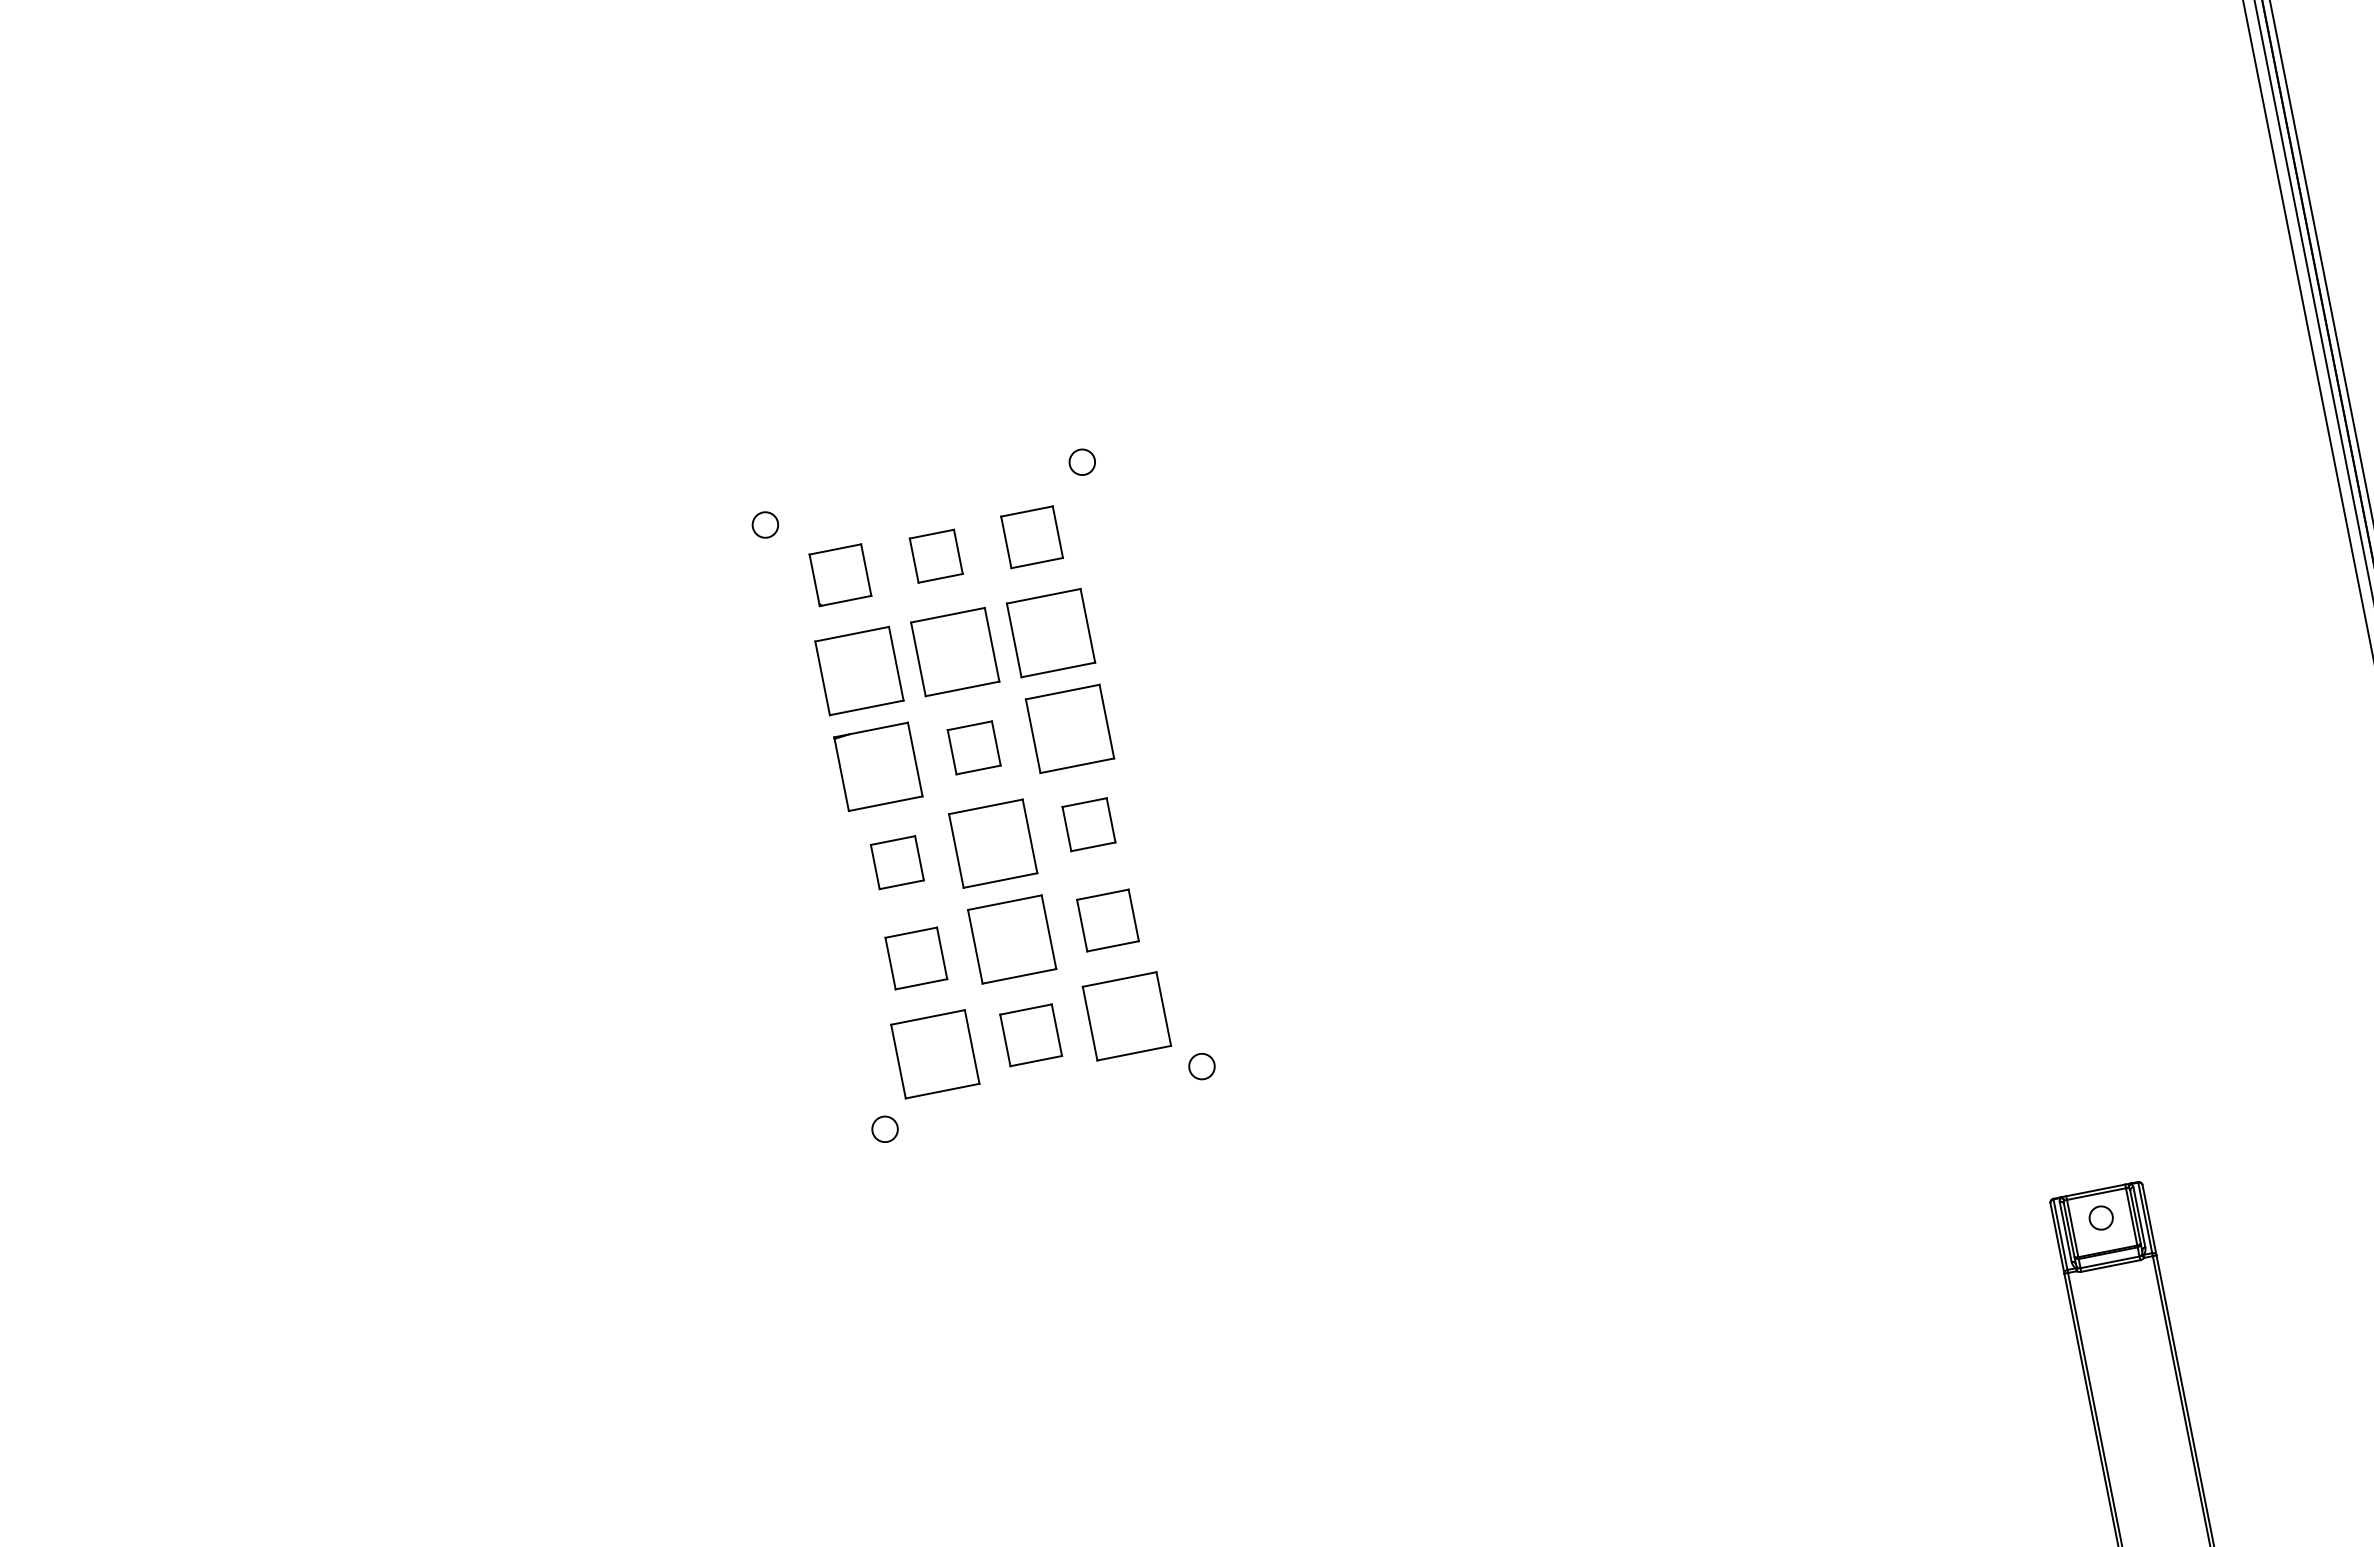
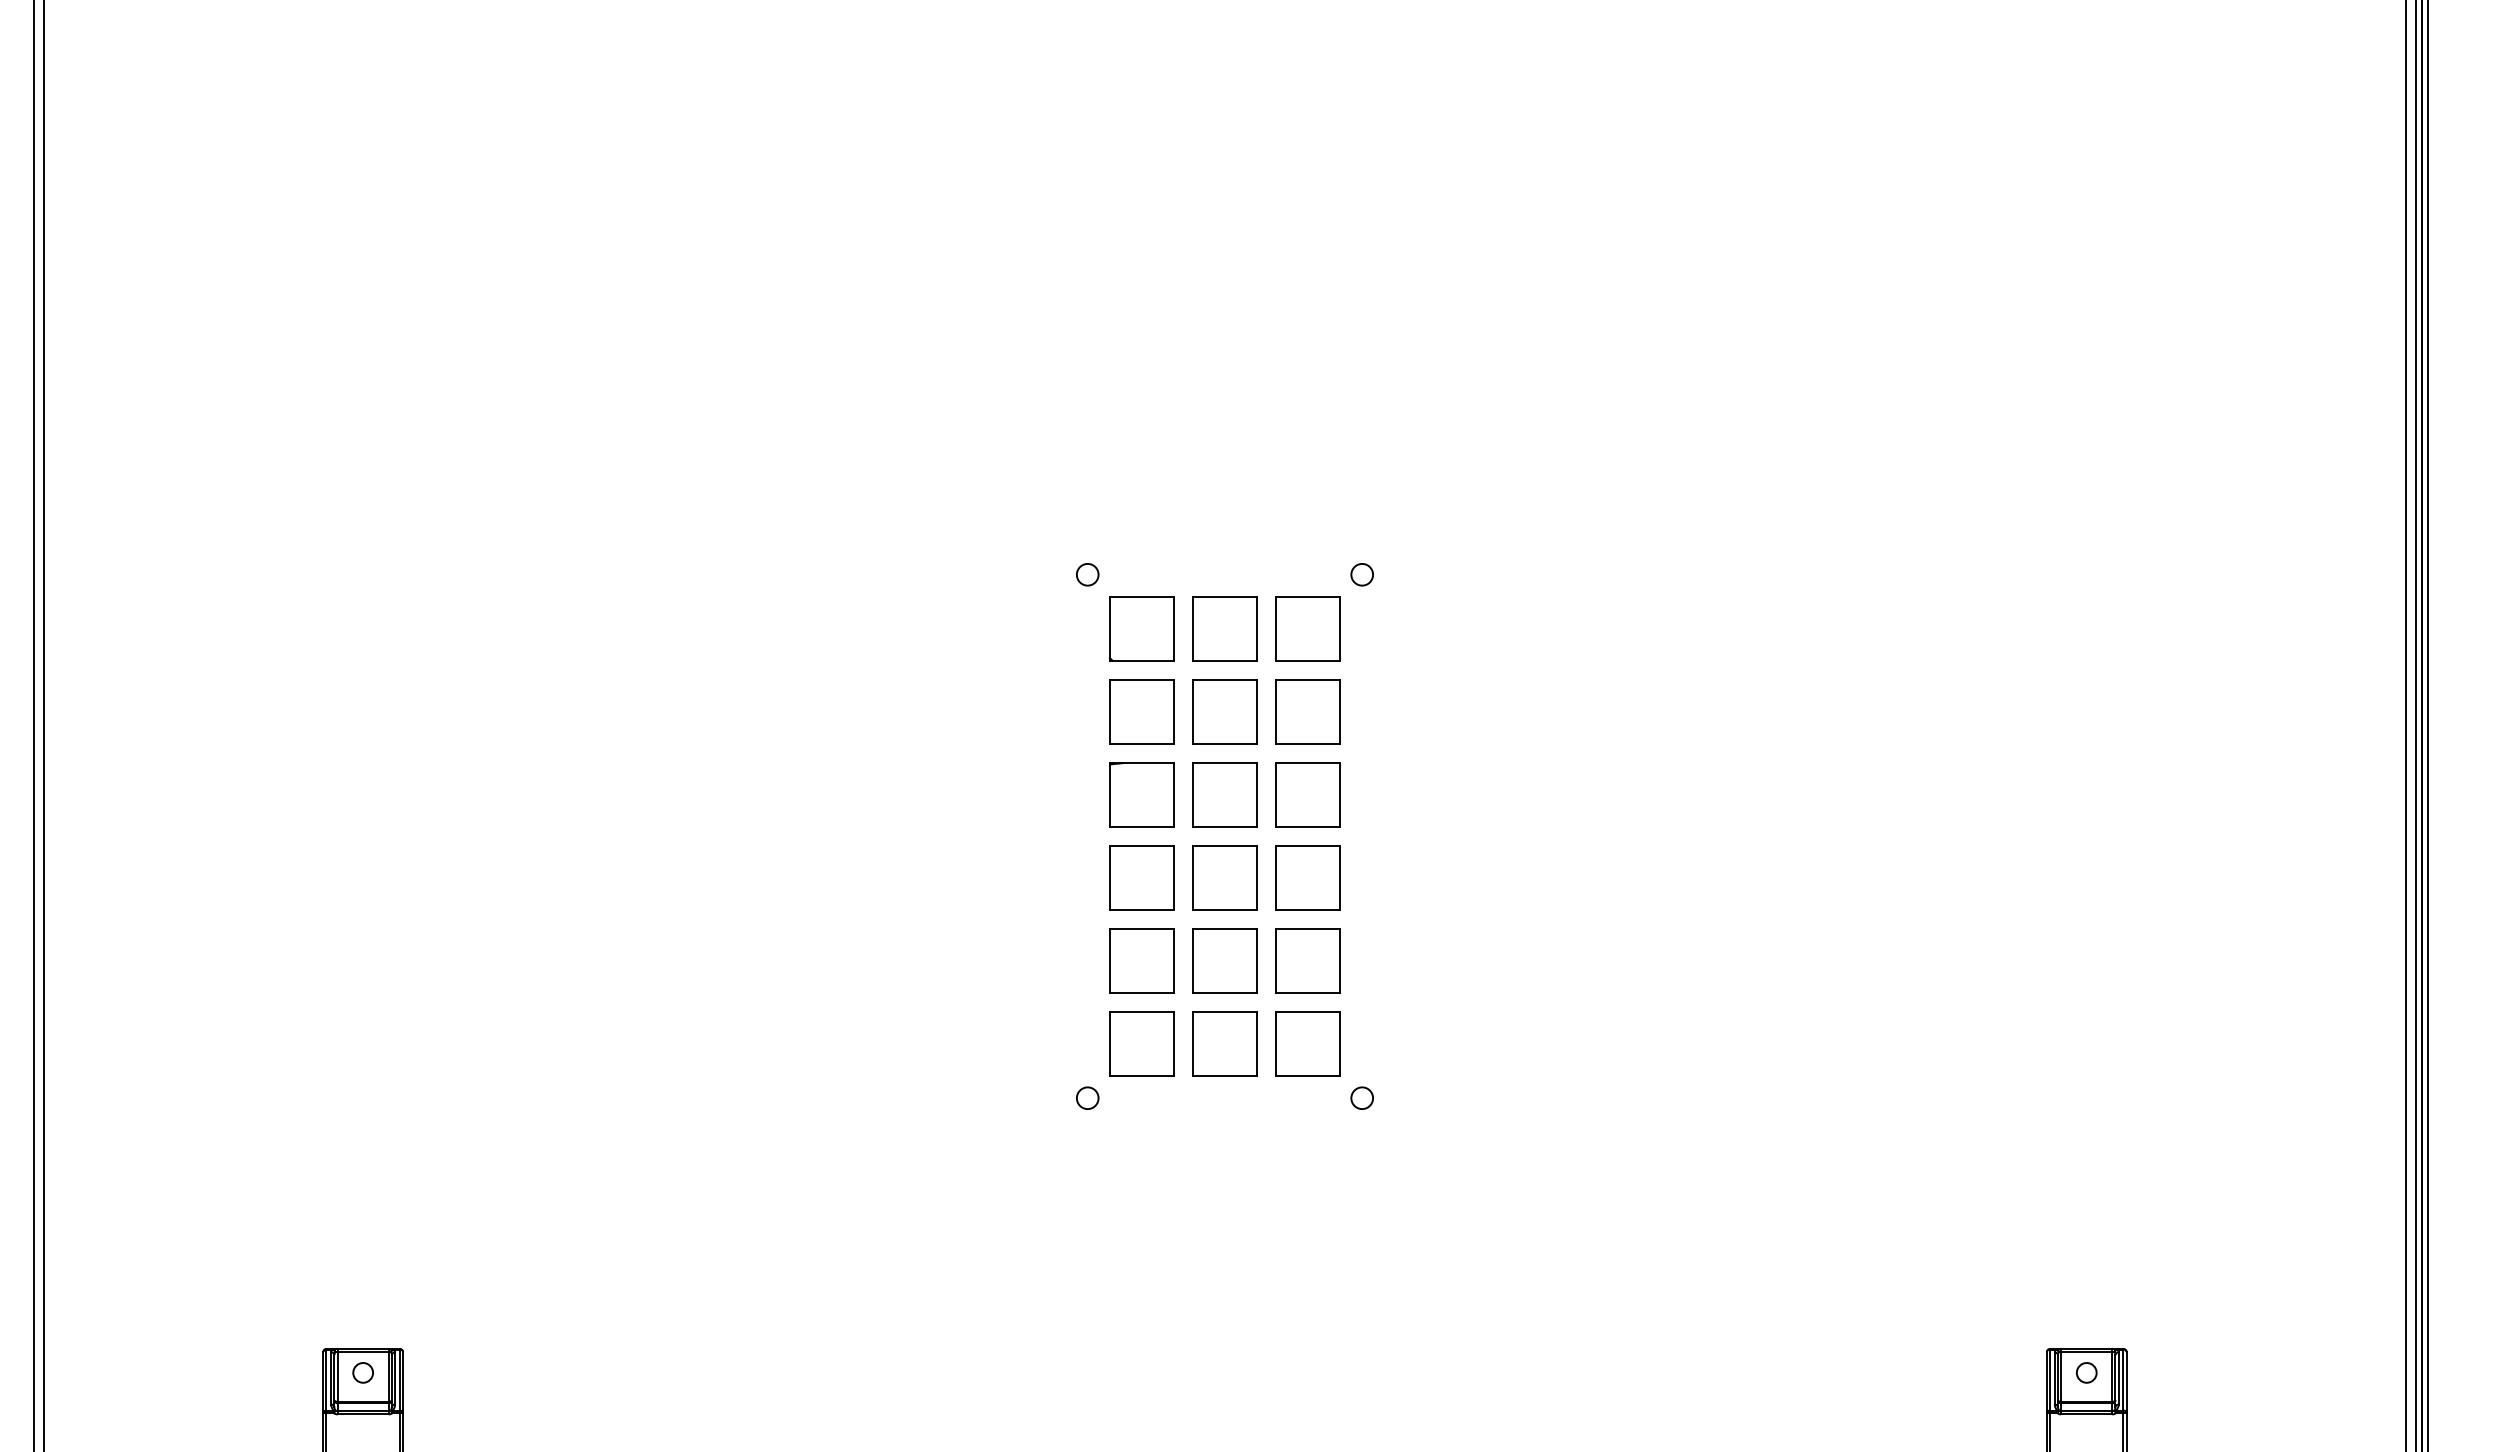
part: (1031, 536) -> (1307, 628), size x1.43
part: (935, 555) -> (1224, 628), size x1.67
part: (839, 574) -> (1141, 628), size x1.43
part: (973, 747) -> (1224, 794), size x1.67
part: (1088, 824) -> (1307, 877), size x1.67
part: (896, 862) -> (1141, 877), size x1.67
part: (1107, 920) -> (1307, 960), size x1.43
part: (915, 958) -> (1141, 960), size x1.43
part: (1030, 1034) -> (1224, 1043), size x1.43

